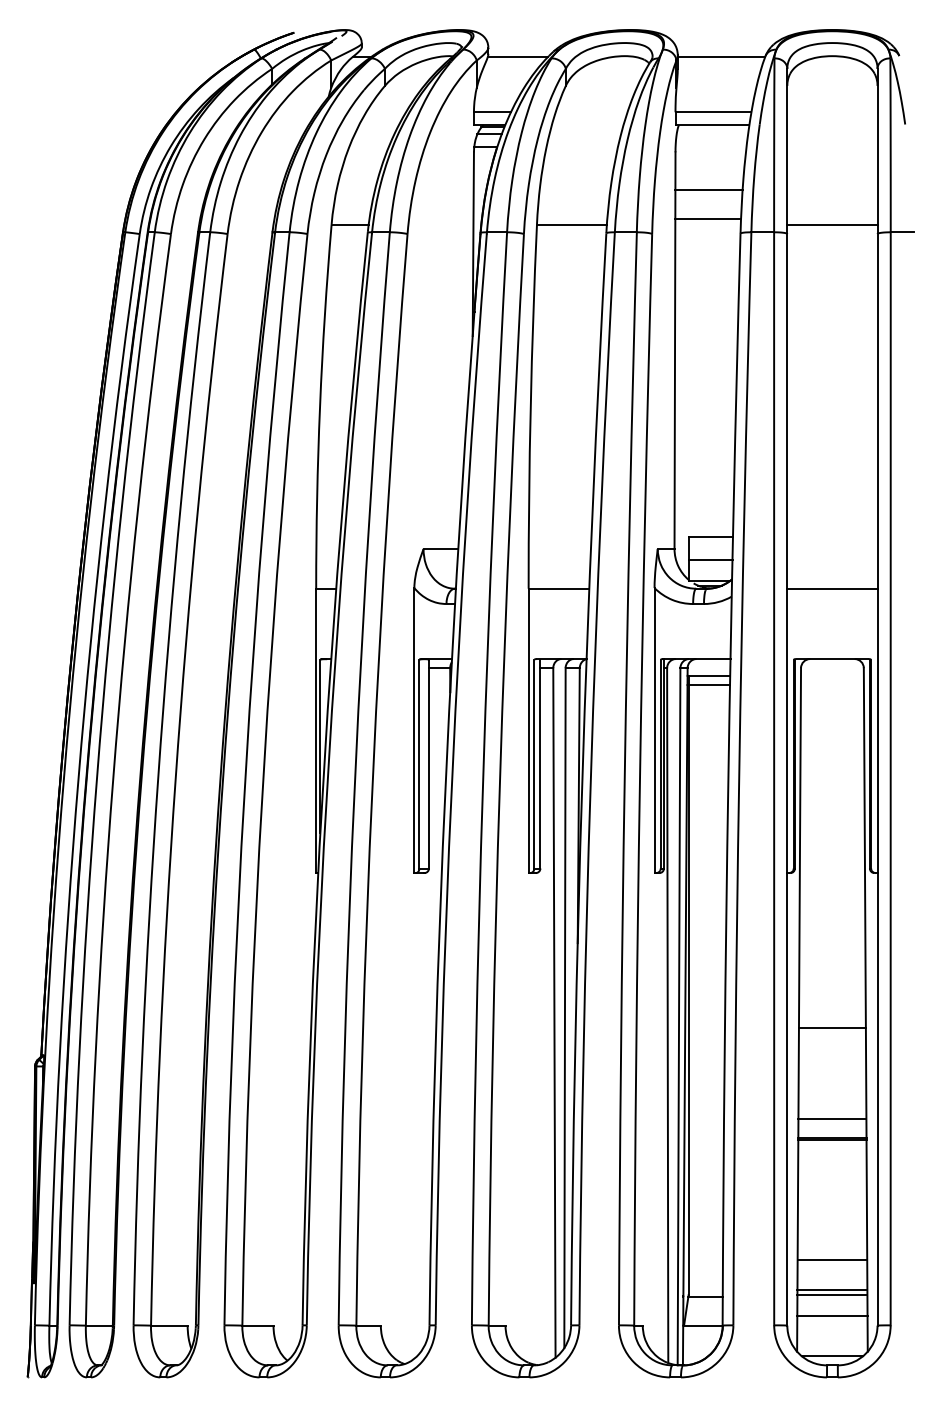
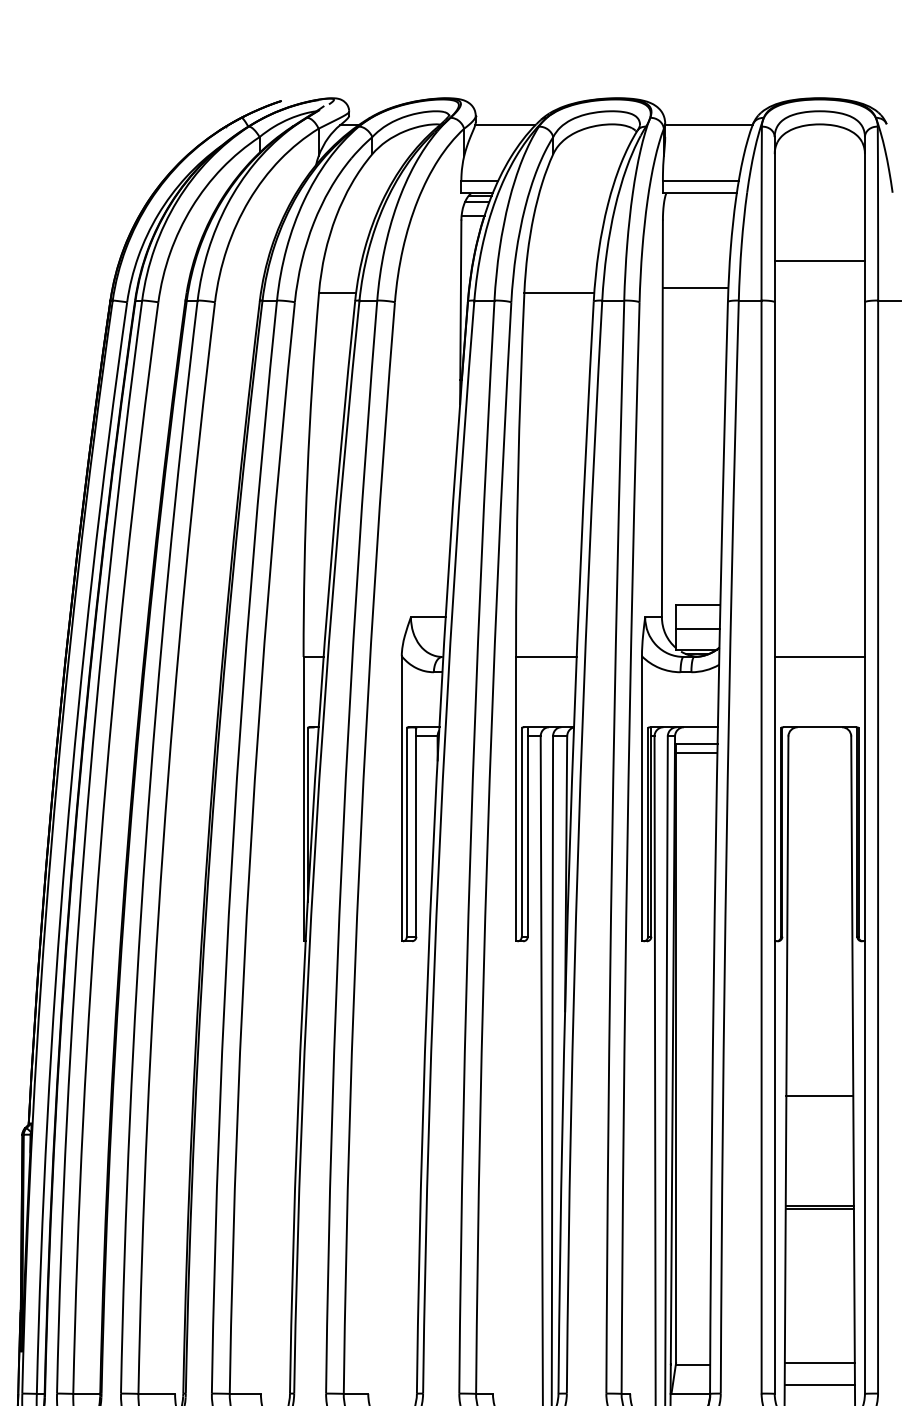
line: (708, 189) -> (695, 257), removed
line: (832, 224) -> (819, 260), moved
line: (832, 1119) -> (819, 1187), removed
line: (832, 1259) -> (819, 1327), removed
line: (832, 1290) -> (819, 1358), removed

